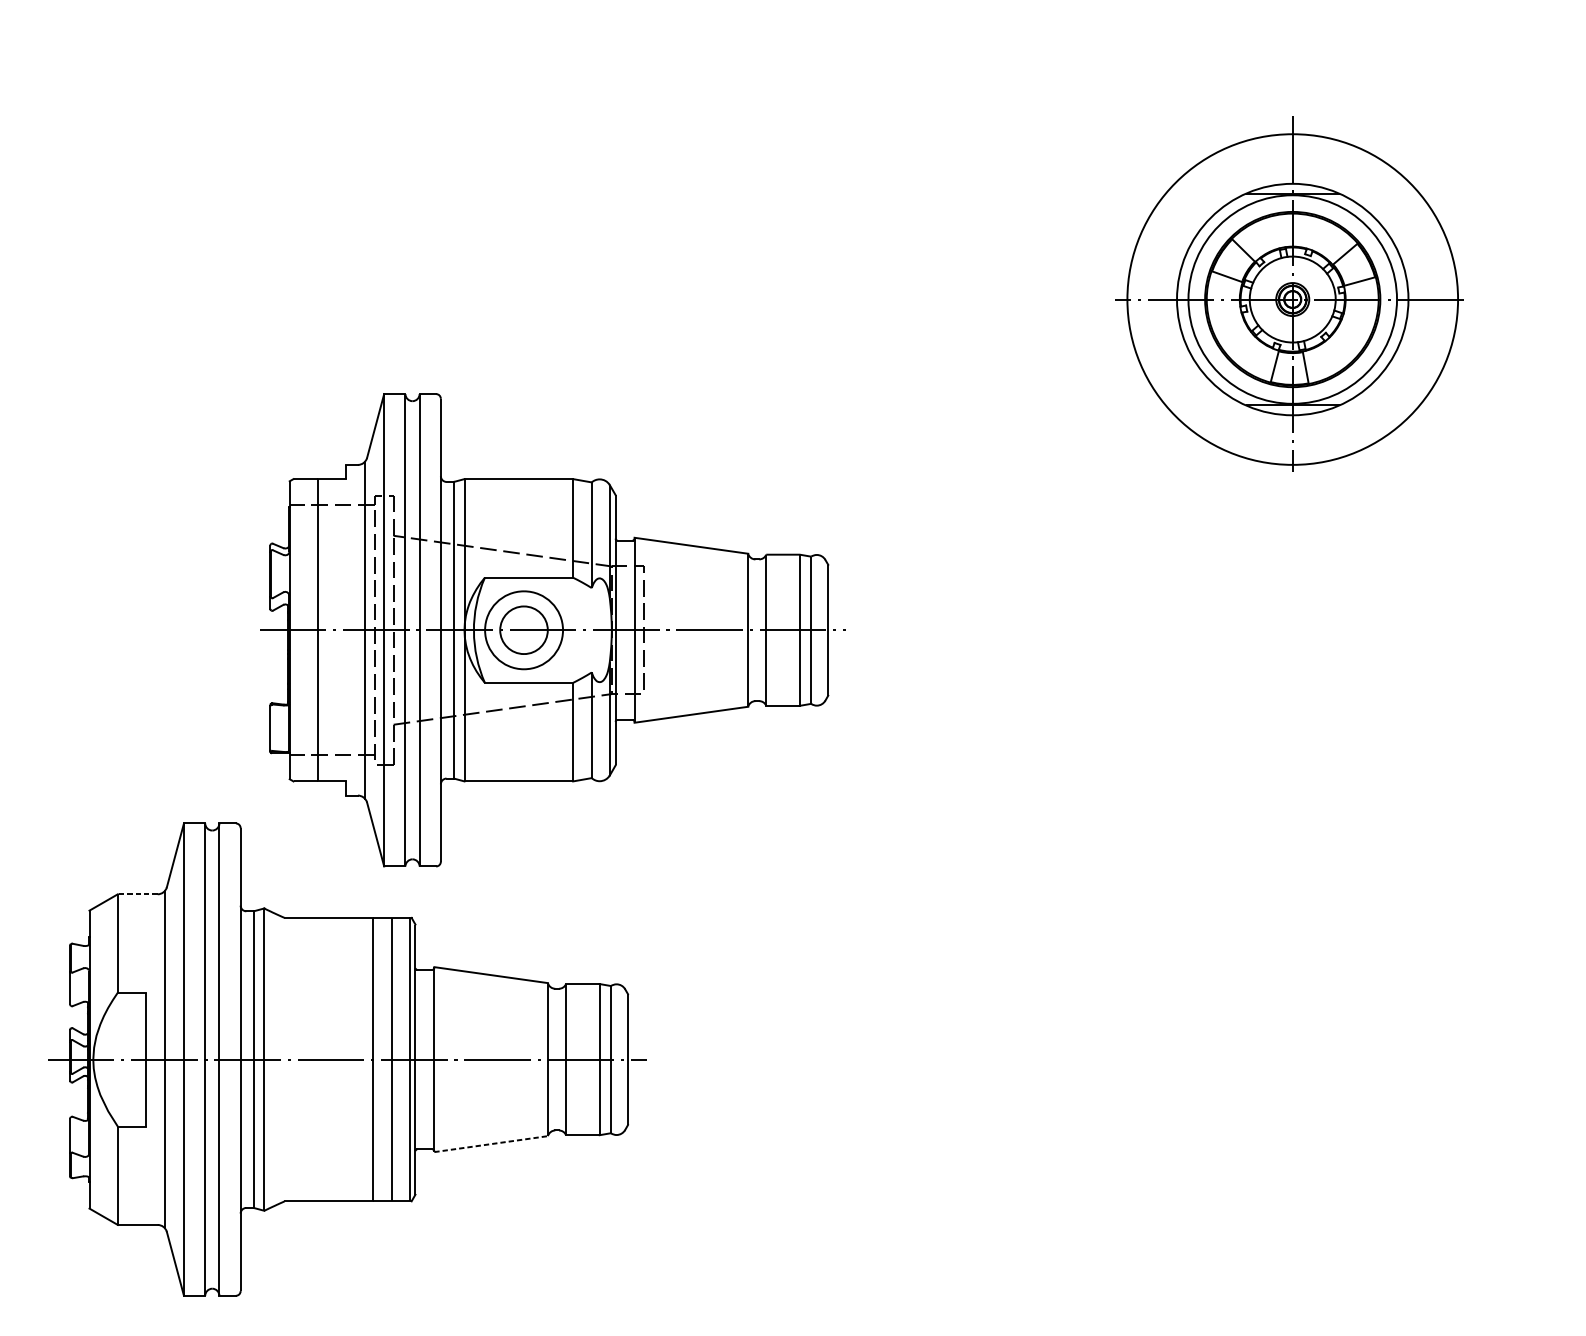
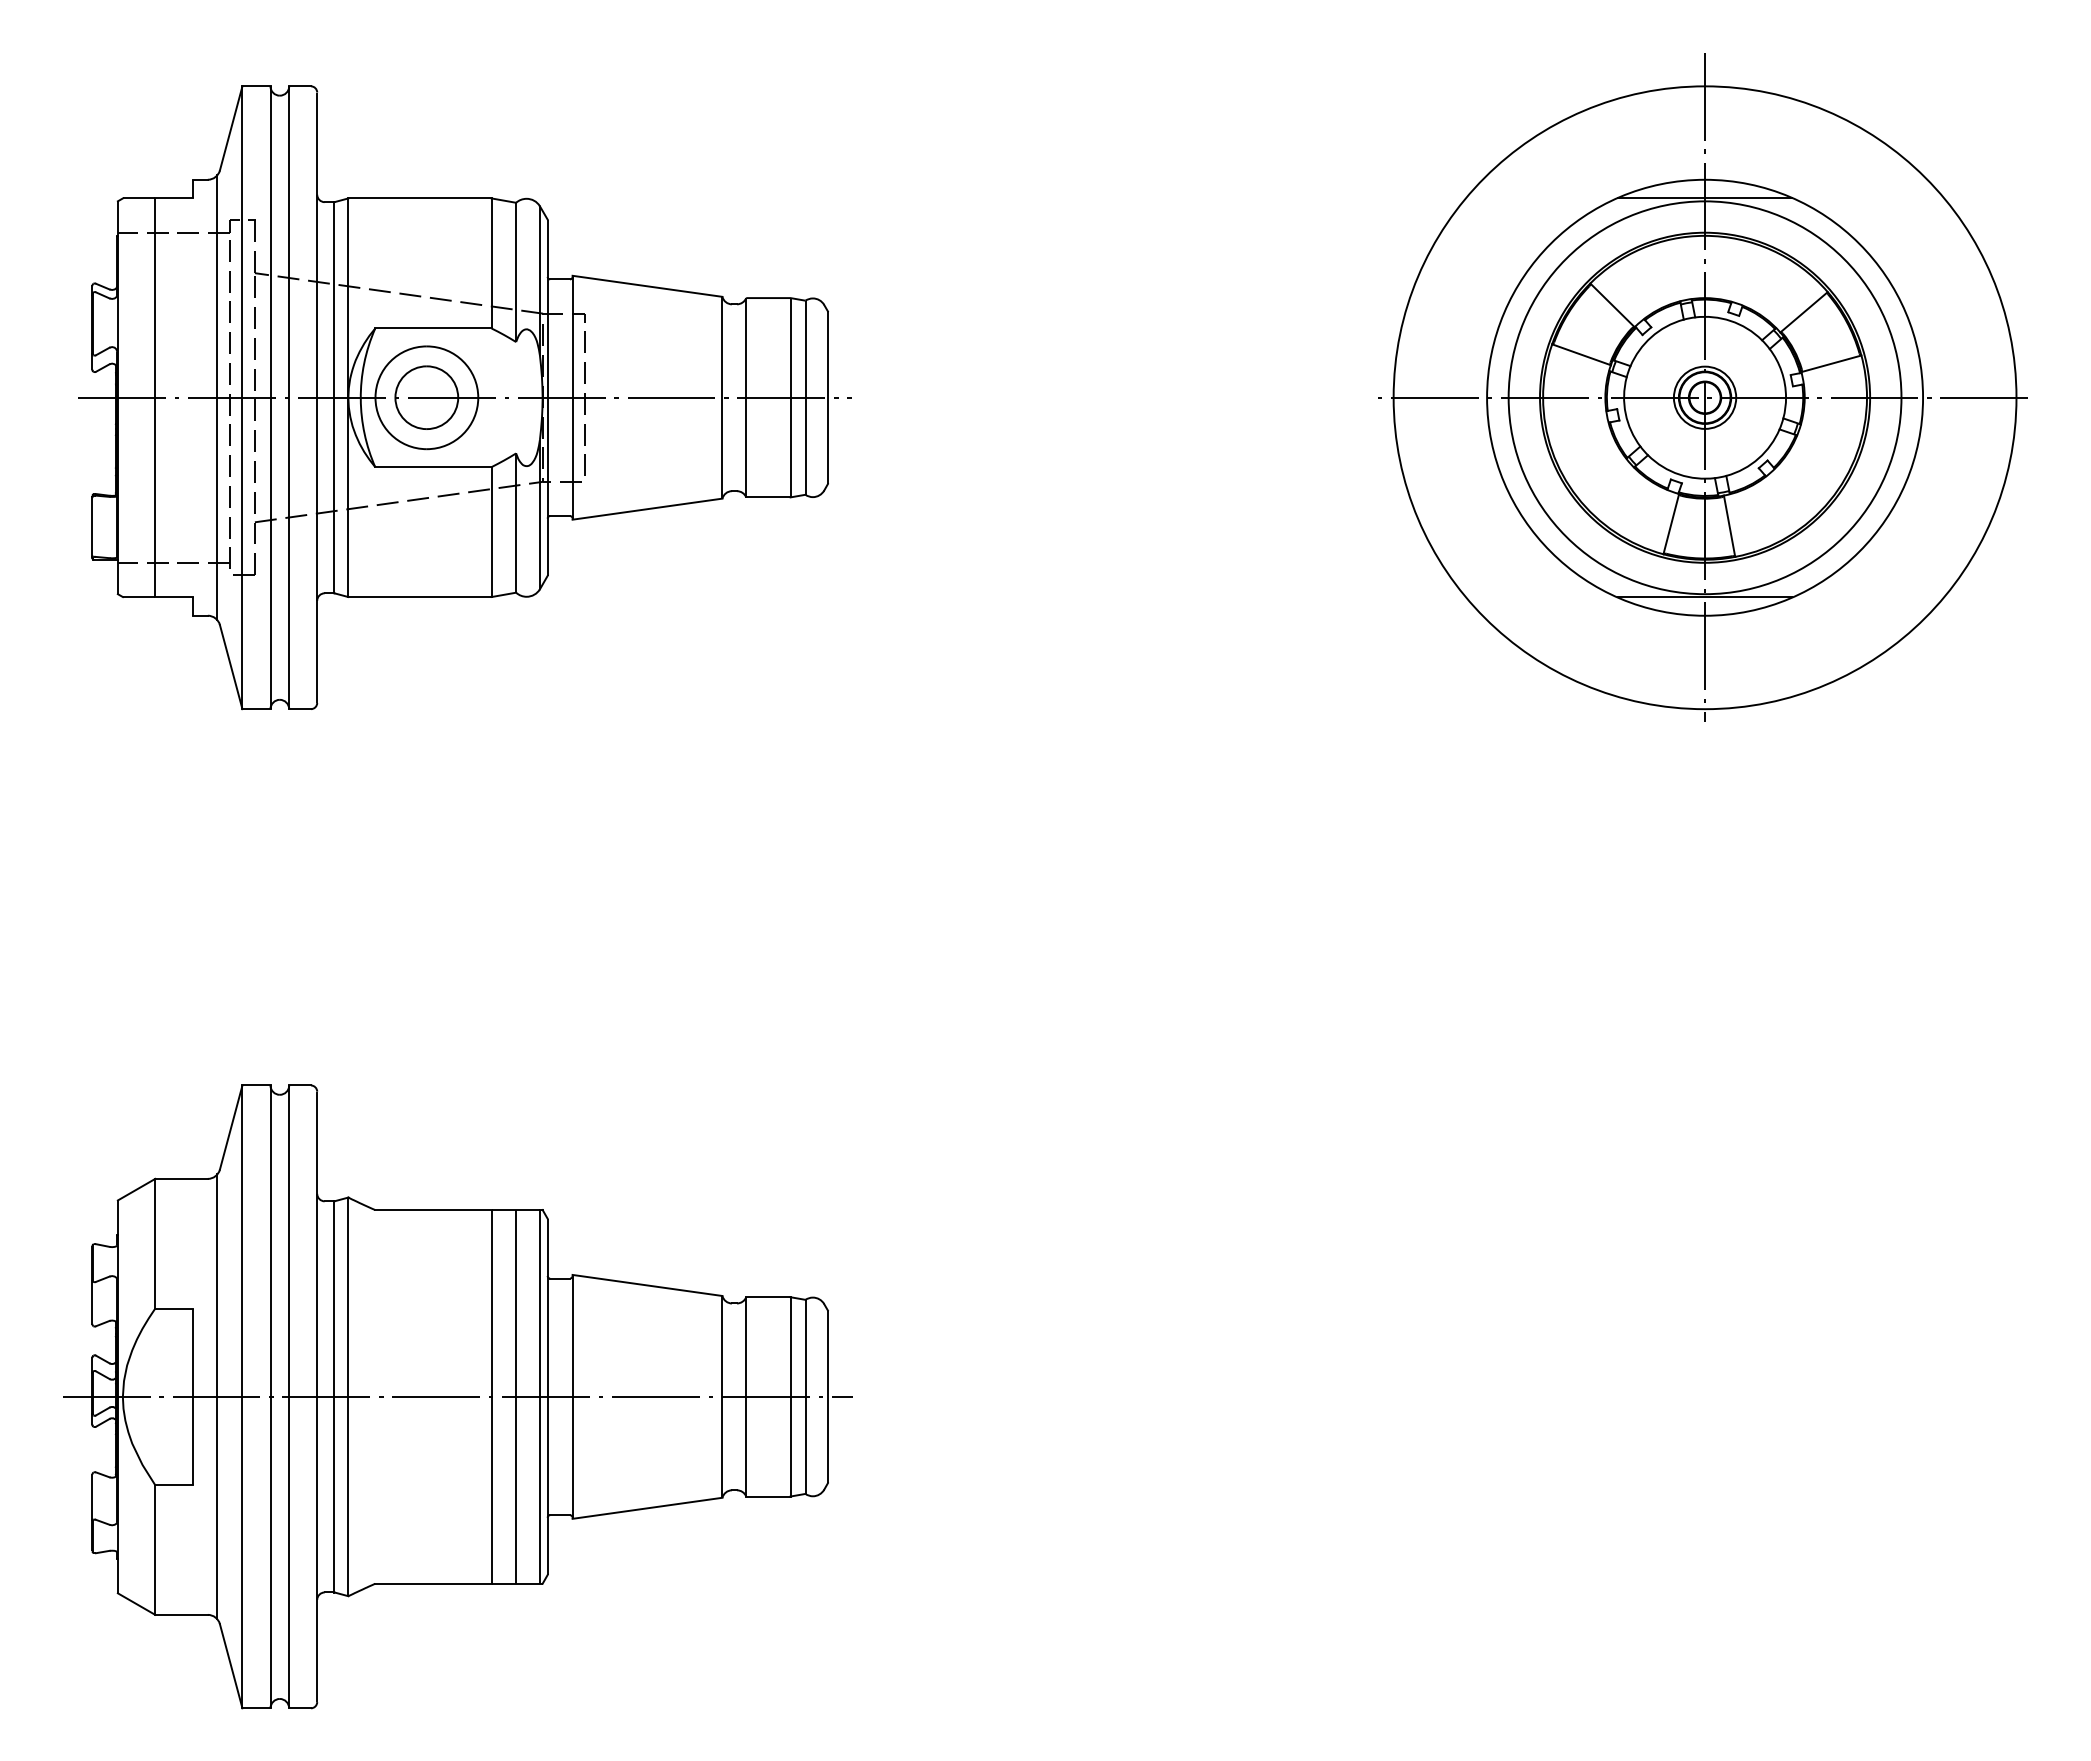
part: (1291, 294) -> (1702, 387), size x1.43
part: (552, 630) -> (464, 397), moved
line: (137, 894) -> (181, 1178), dashed -> solid
line: (491, 1144) -> (647, 1508), dashed -> solid

